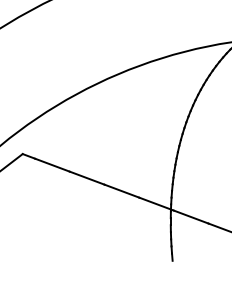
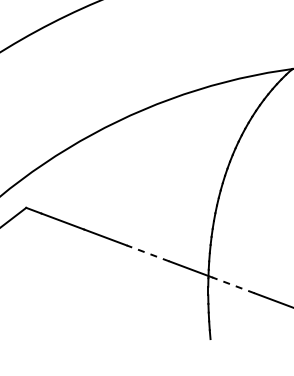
line: (122, 191) -> (148, 253), solid -> dashed
line: (191, 217) -> (233, 285), solid -> dashed

